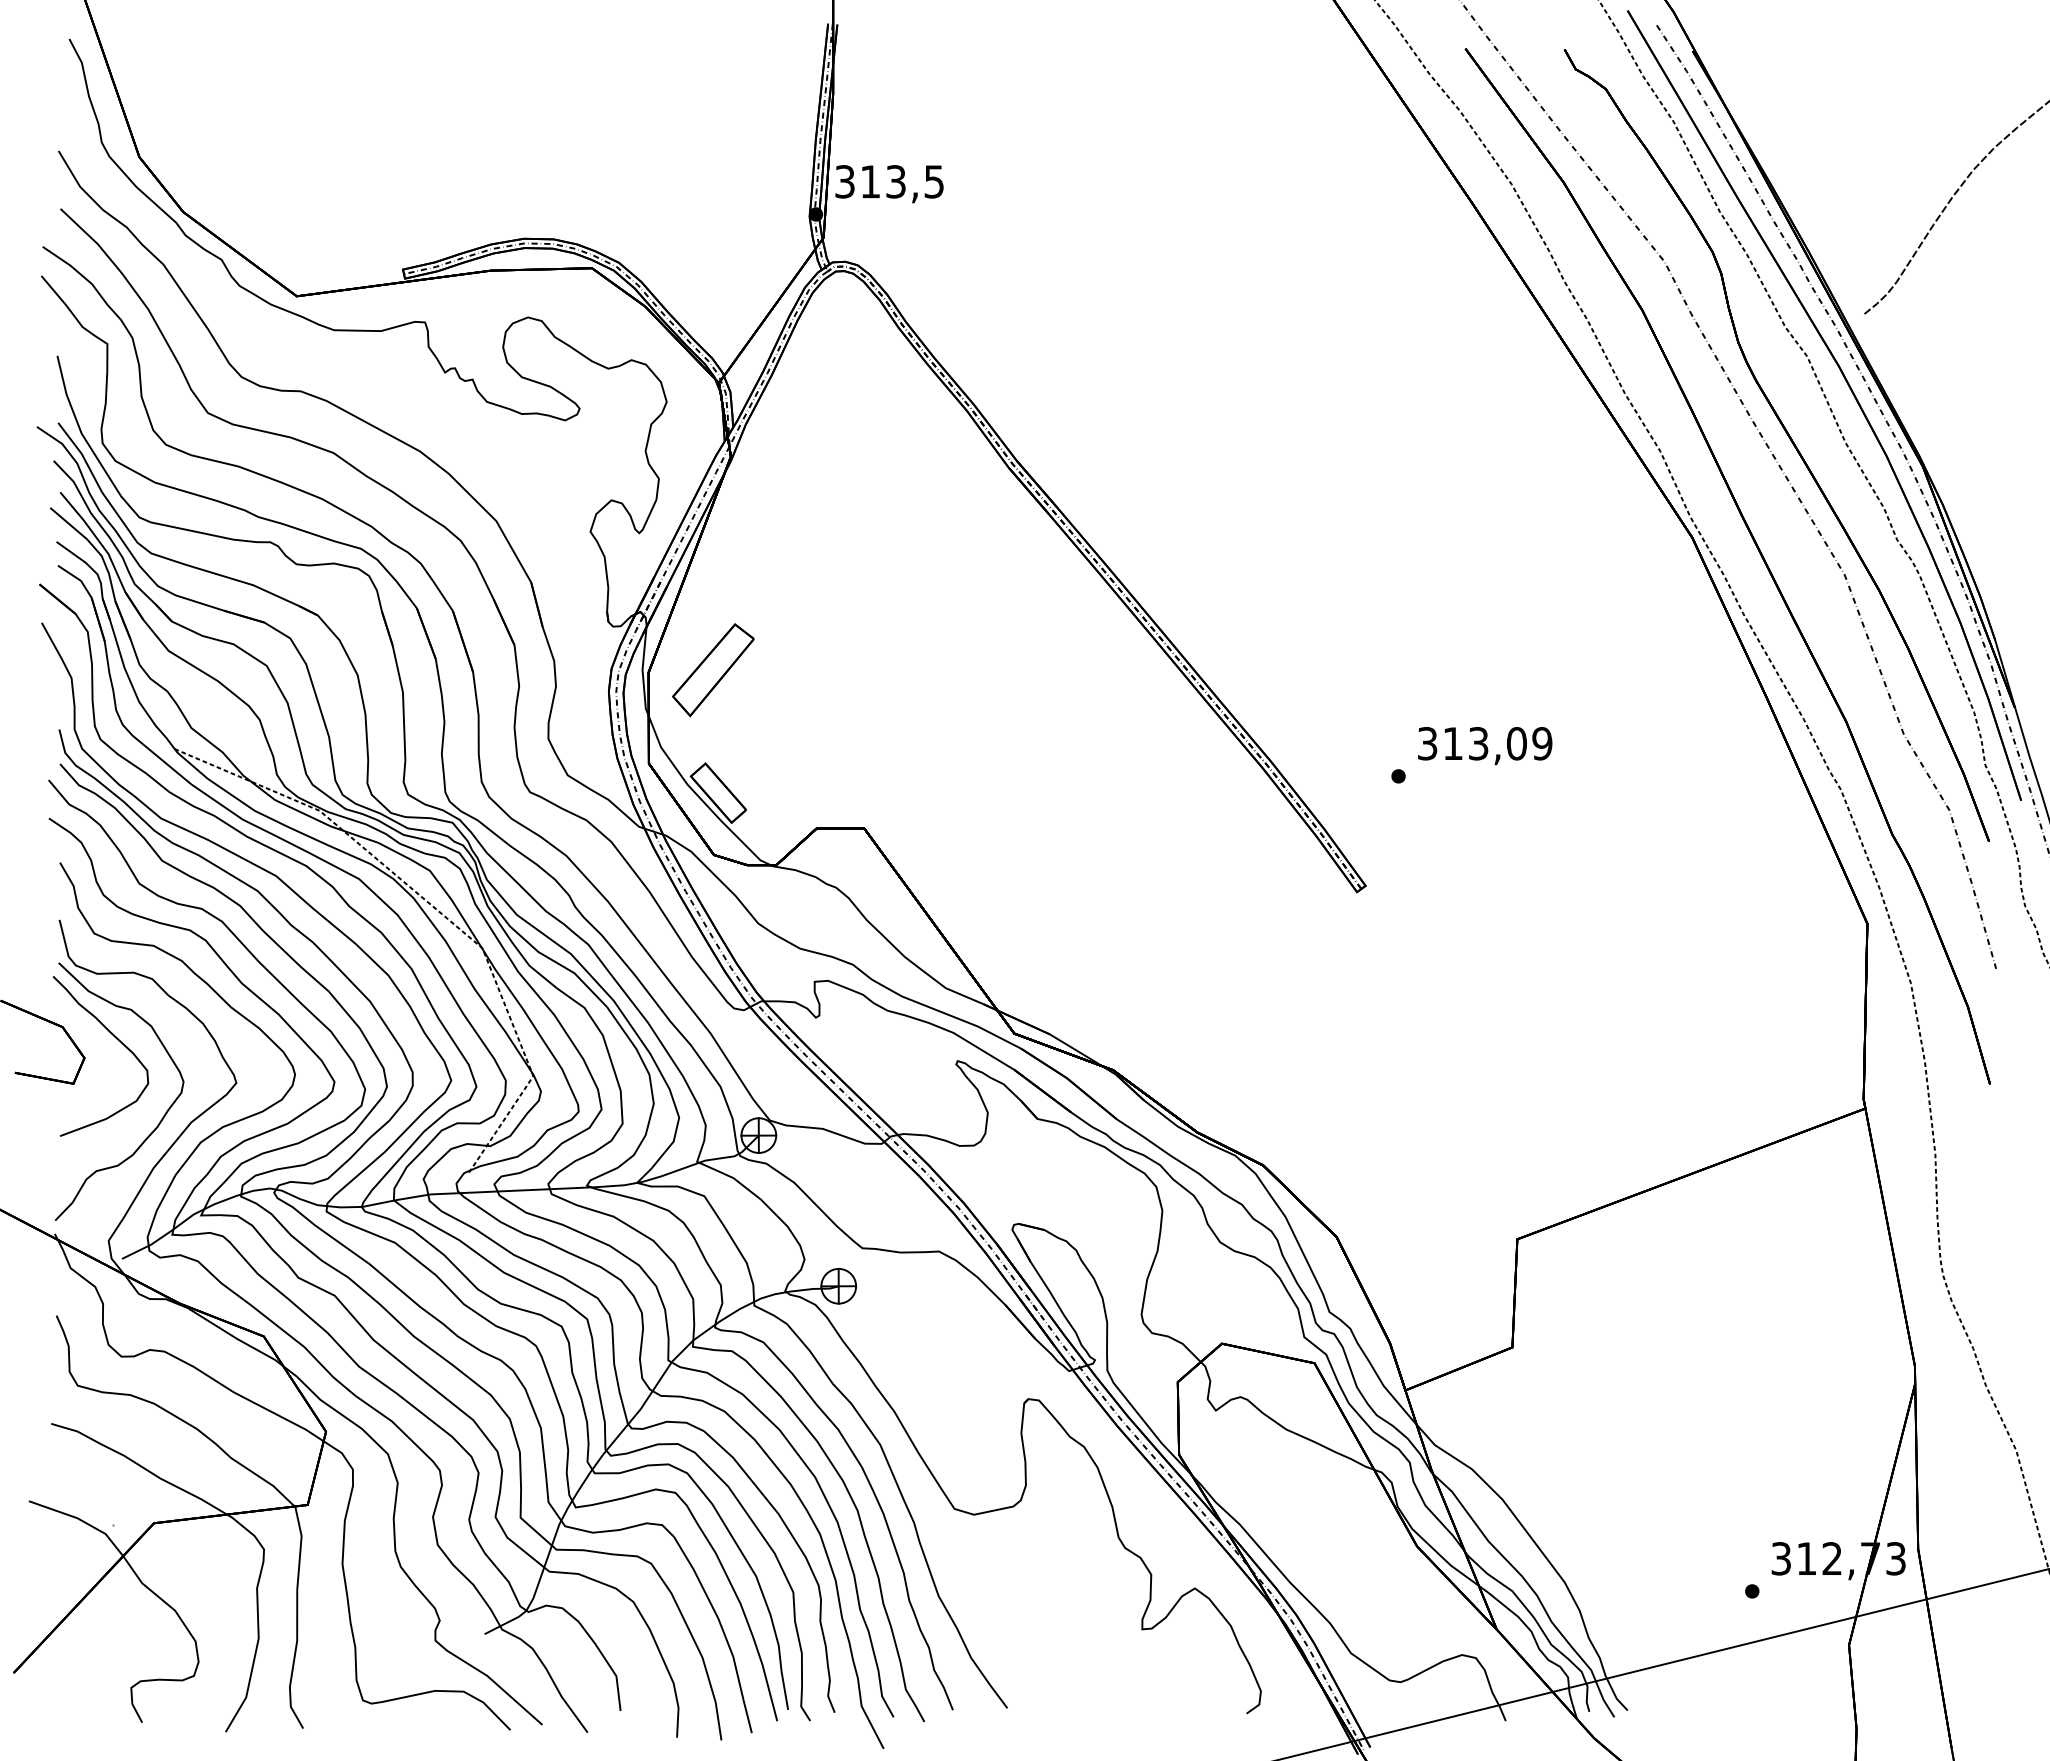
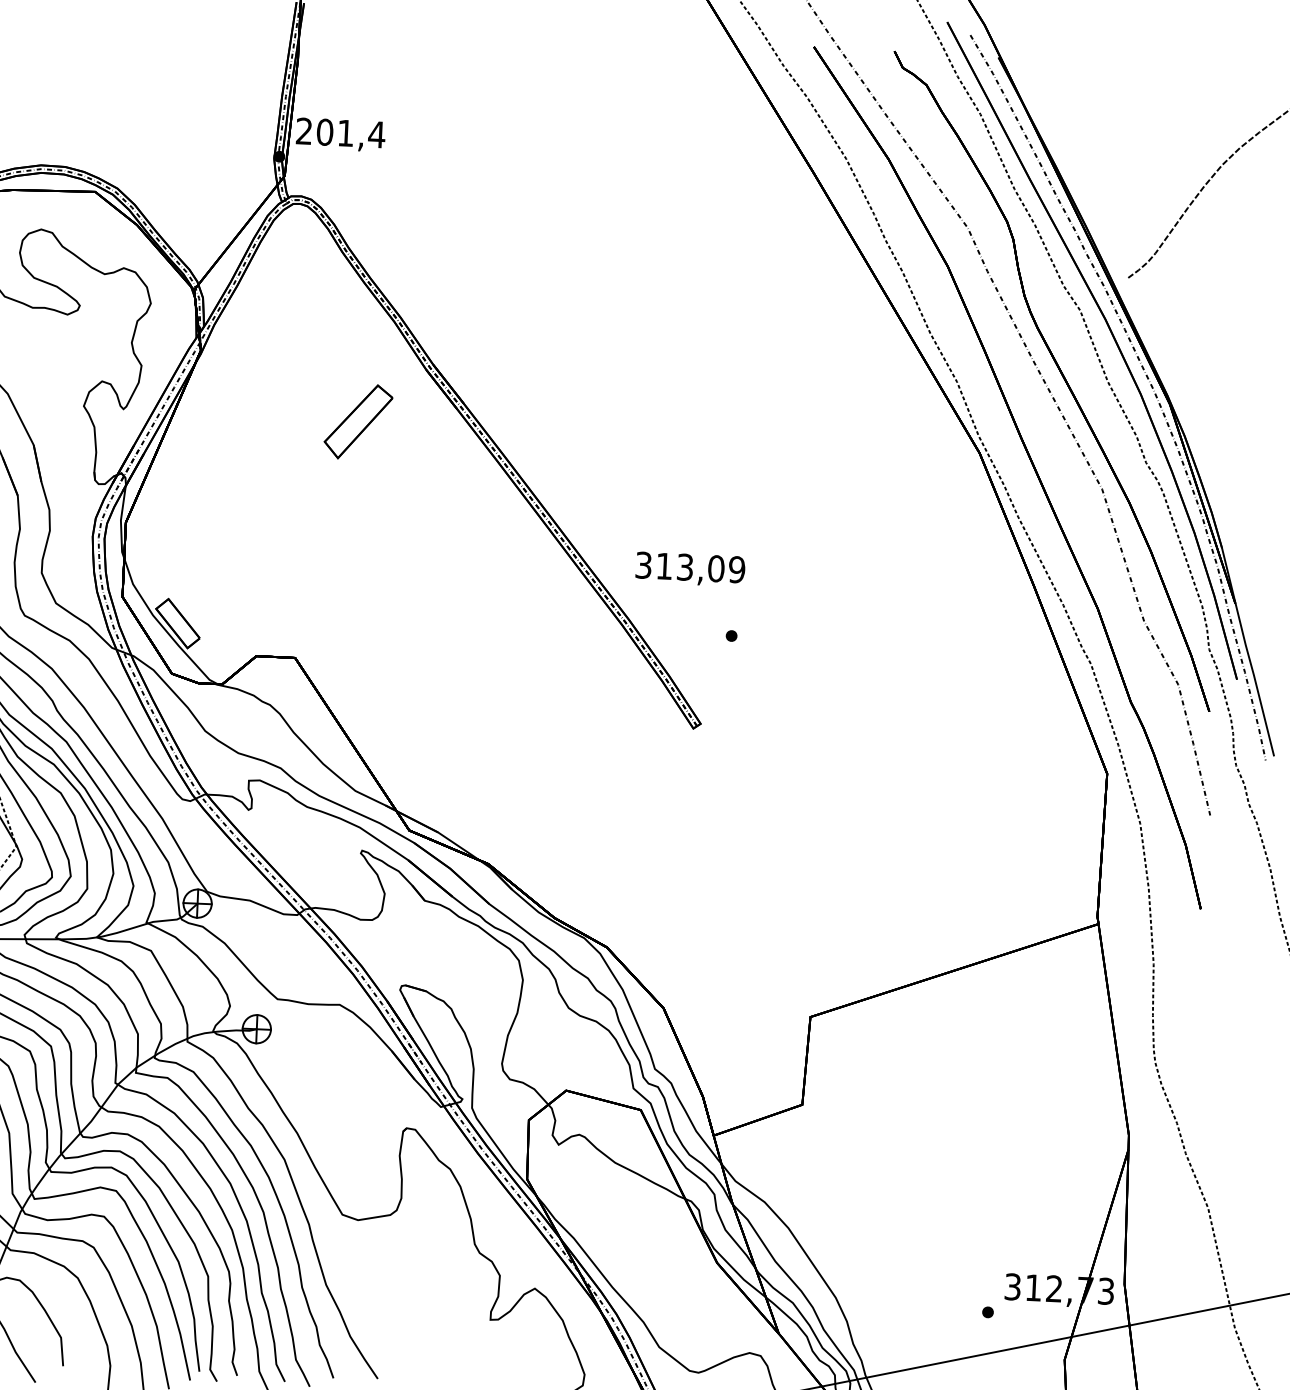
text: (889, 181) -> (340, 132), 313,5 -> 201,4
part: (713, 670) -> (358, 422), moved
text: (1485, 746) -> (690, 569), moved

